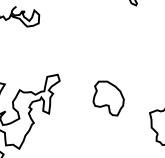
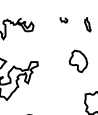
part: (107, 97) -> (78, 60), moved

